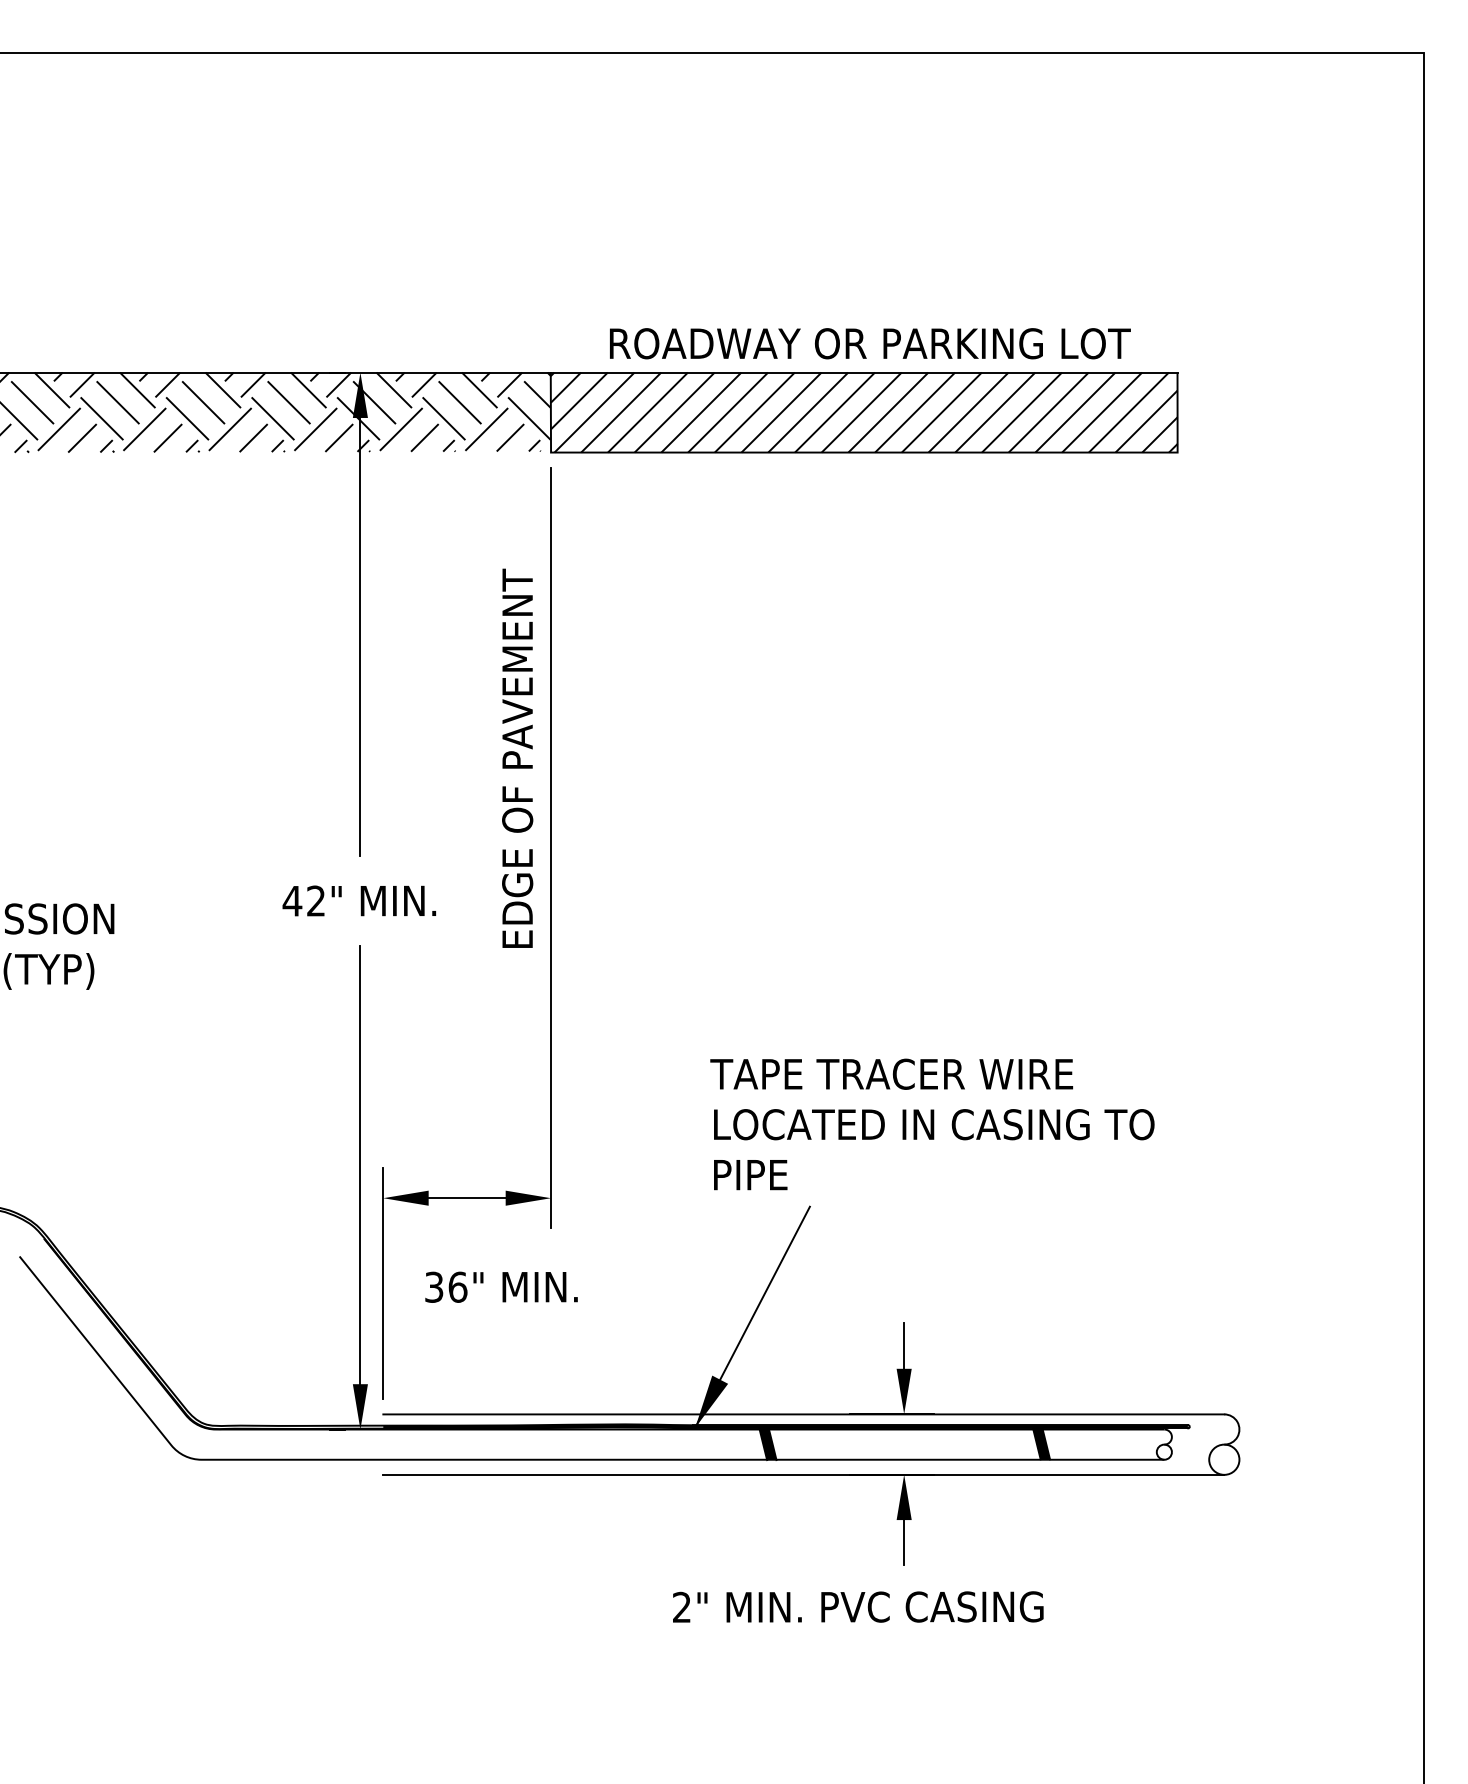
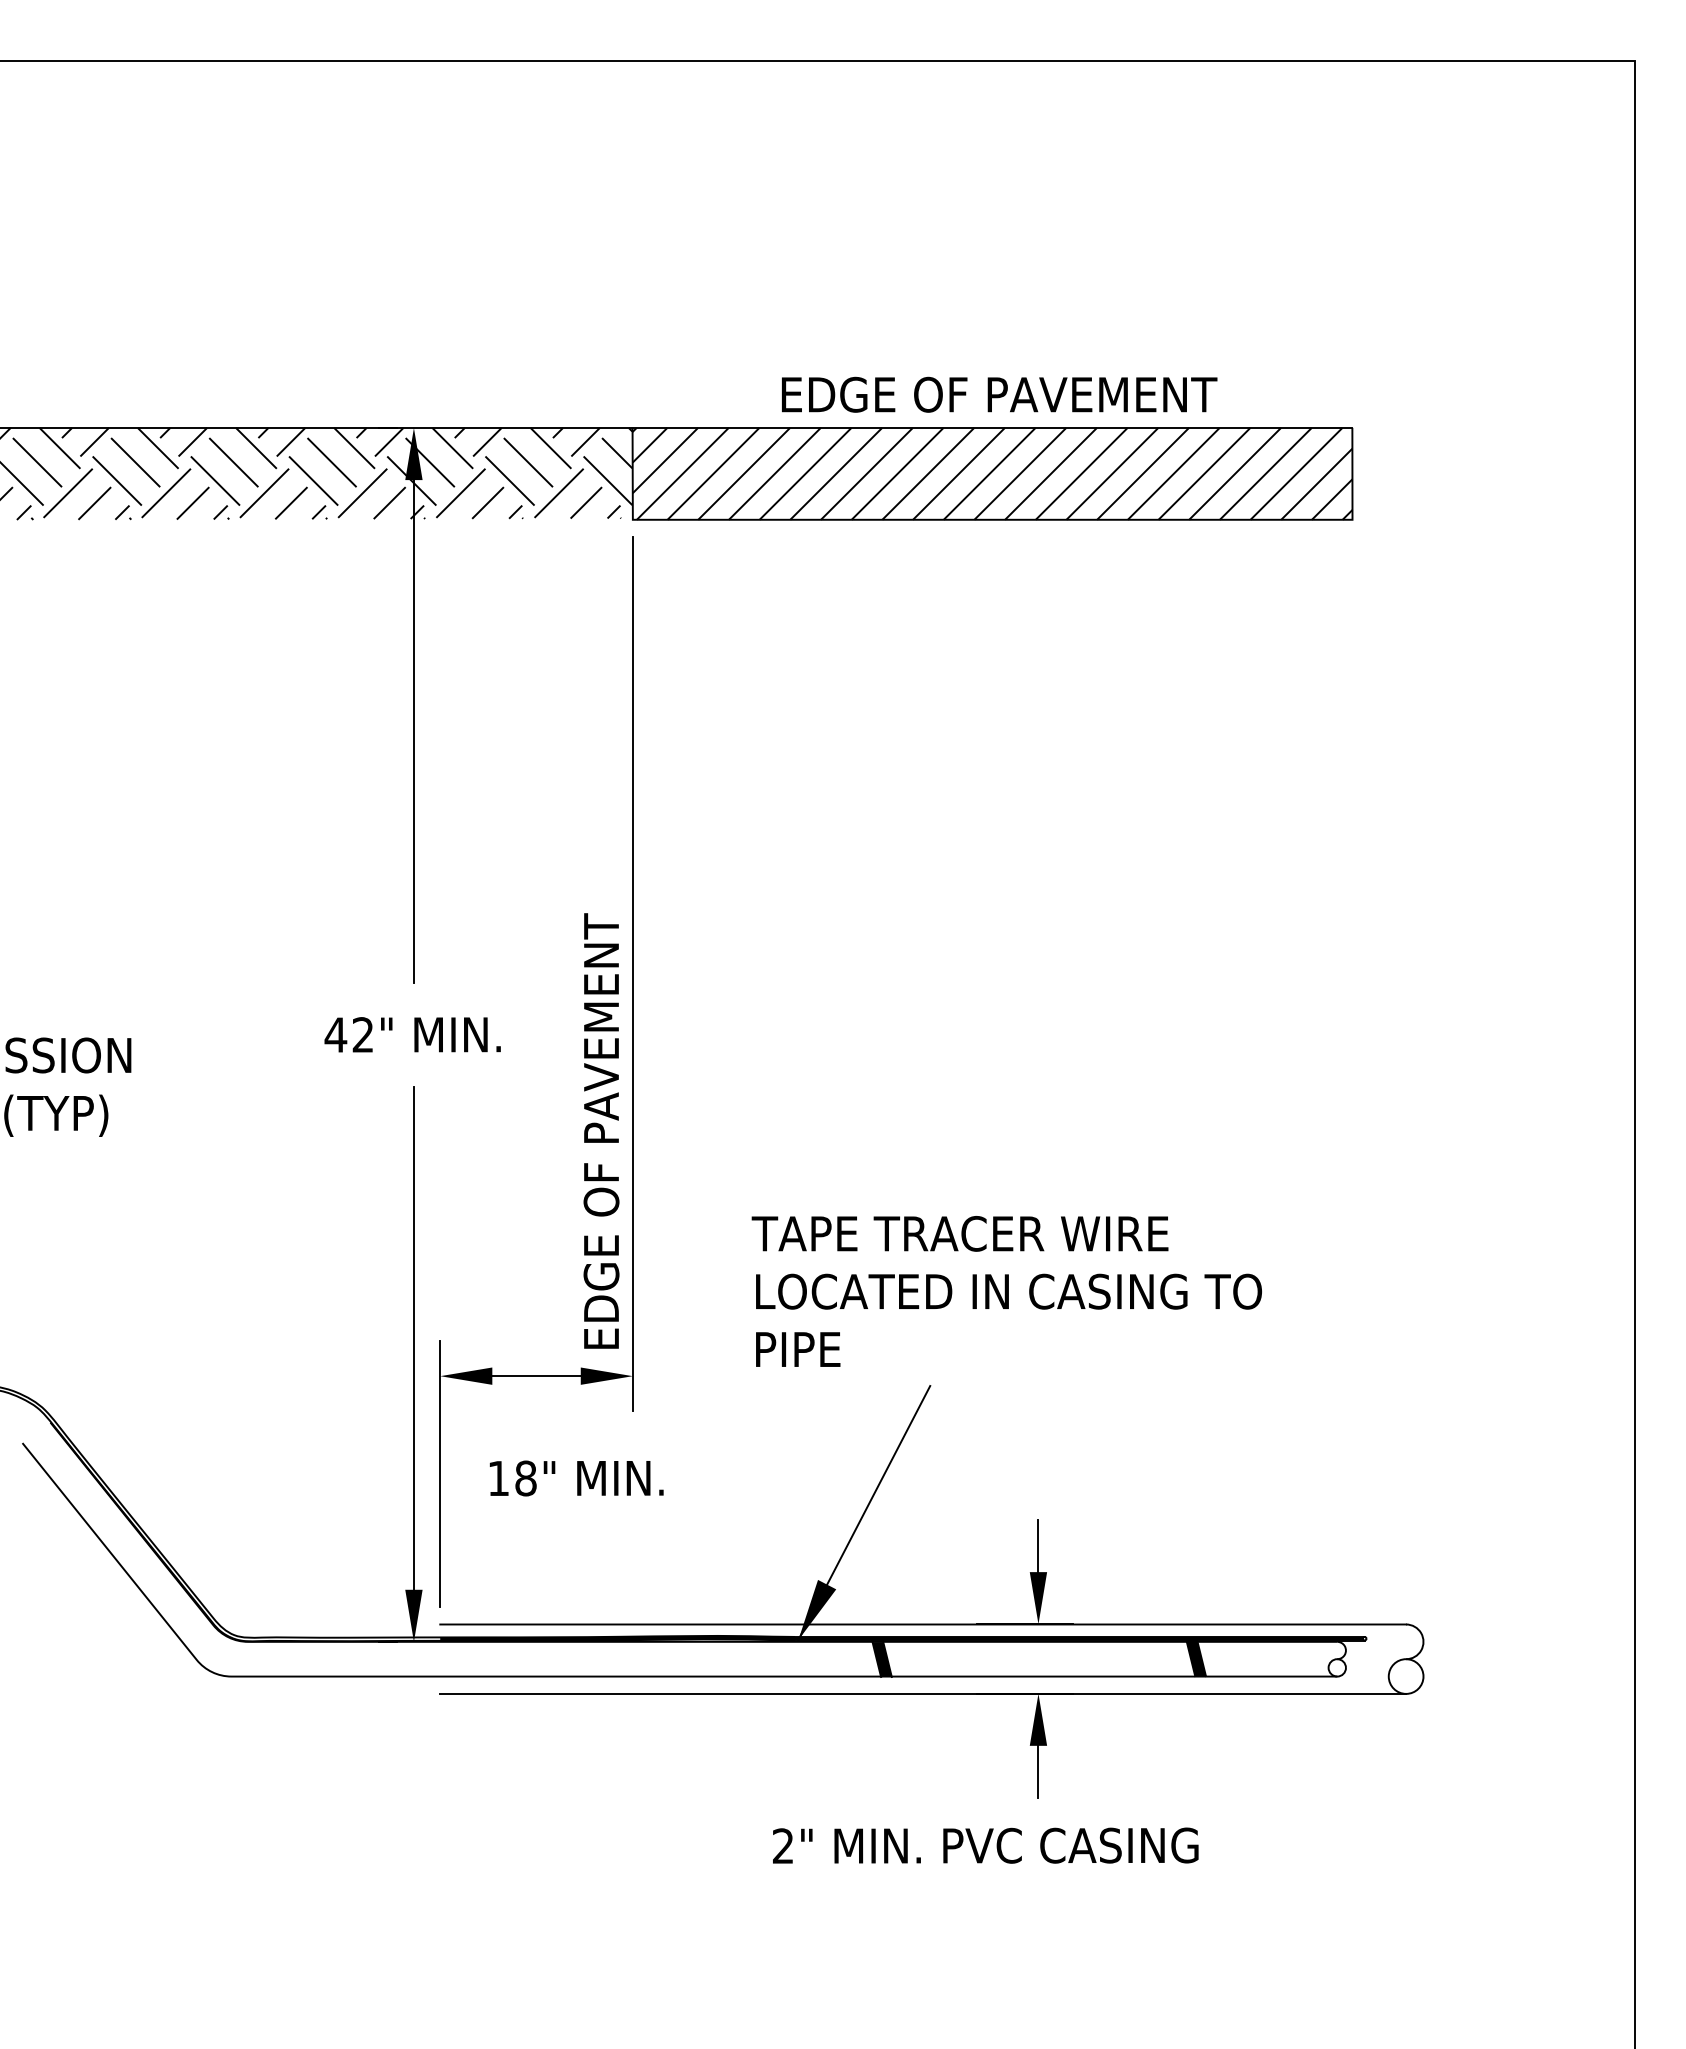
text: (870, 343) -> (999, 394), ROADWAY OR PARKING LOT -> EDGE OF PAVEMENT
text: (517, 757) -> (601, 1130), moved
text: (932, 1124) -> (1006, 1291), moved
text: (446, 1287) -> (512, 1478), 36" -> 18"

